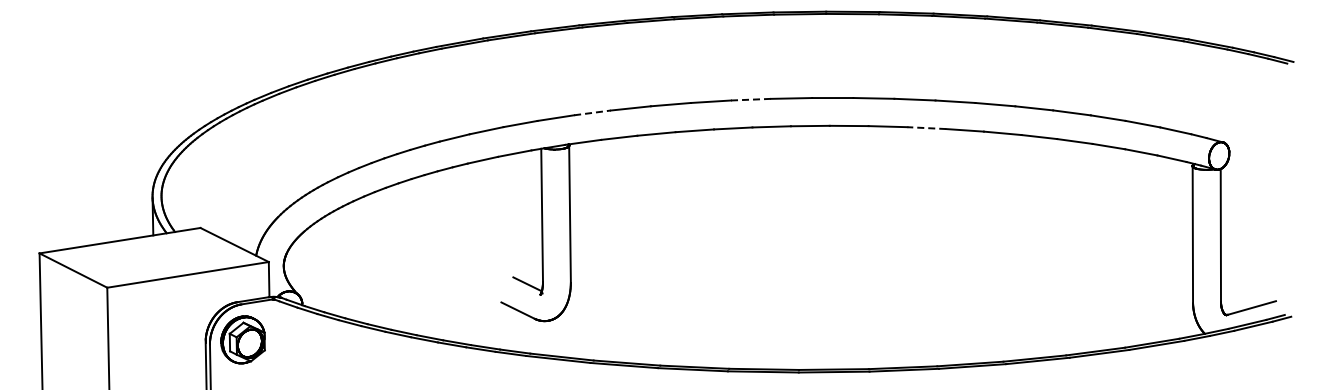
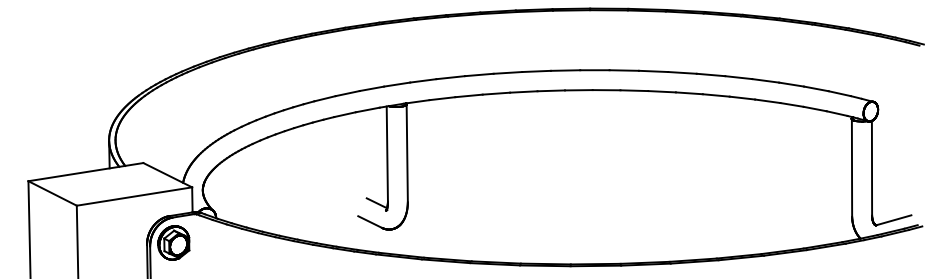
line: (751, 99) -> (536, 71), dashed -> solid
line: (592, 112) -> (423, 80), dashed -> solid
line: (926, 128) -> (661, 92), dashed -> solid

